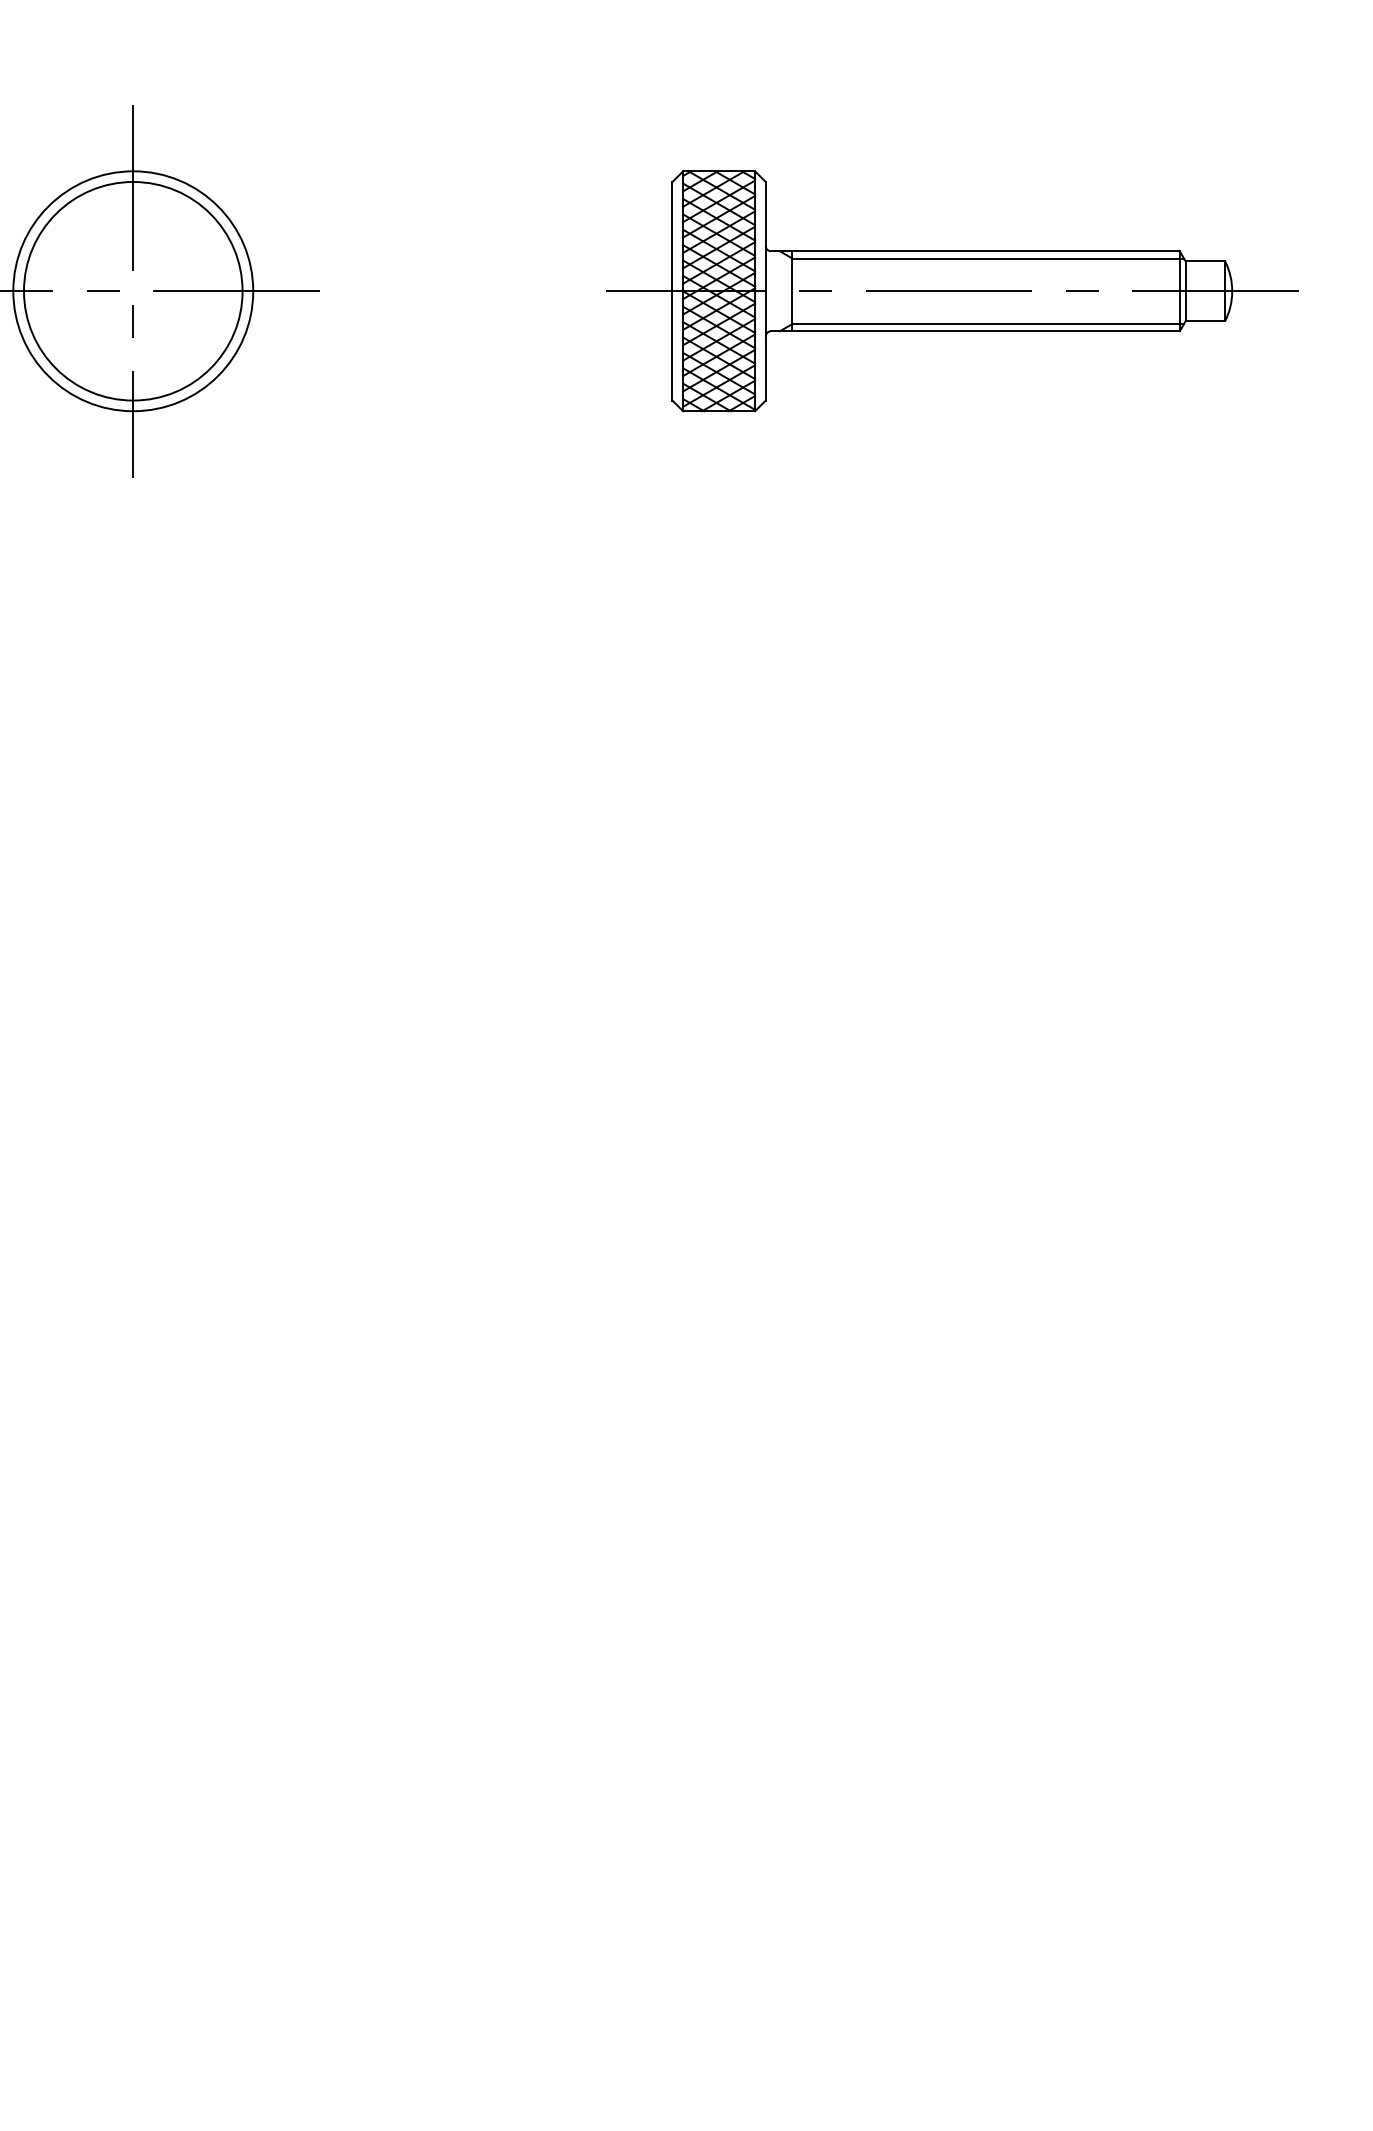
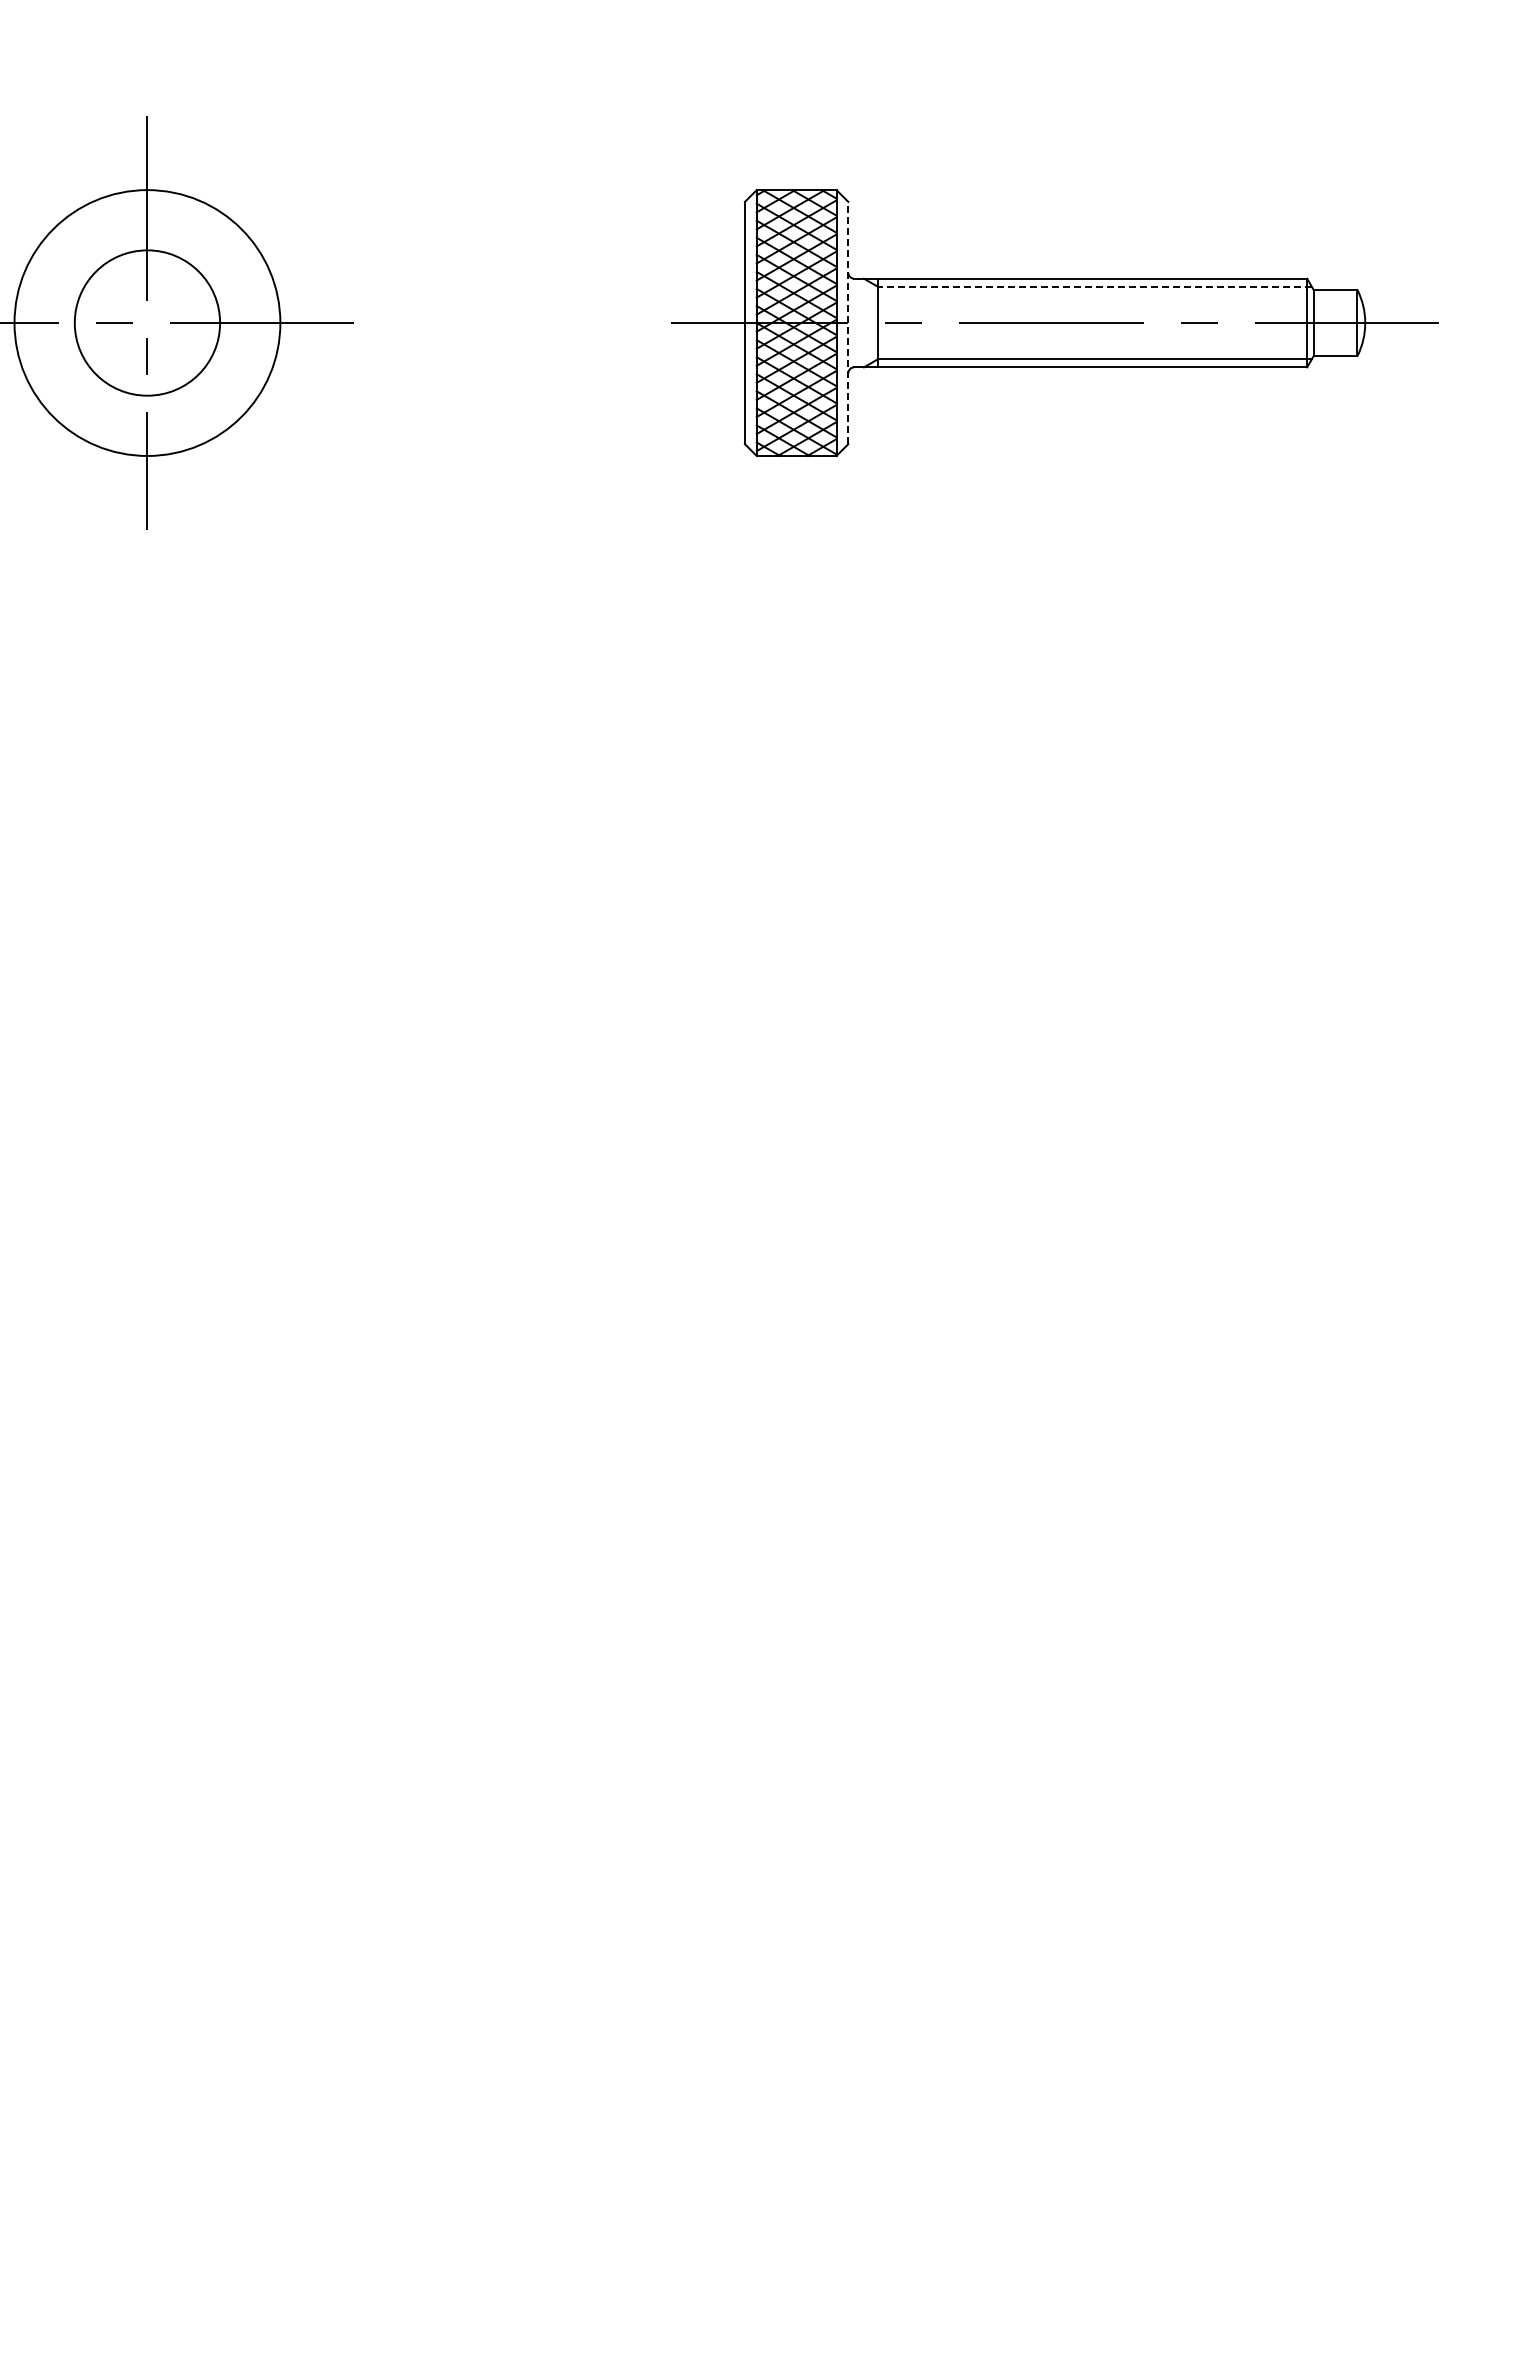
line: (987, 258) -> (1094, 286), solid -> dashed
circle: (133, 290) -> (147, 322), size x0.6
line: (765, 290) -> (848, 322), solid -> dashed

